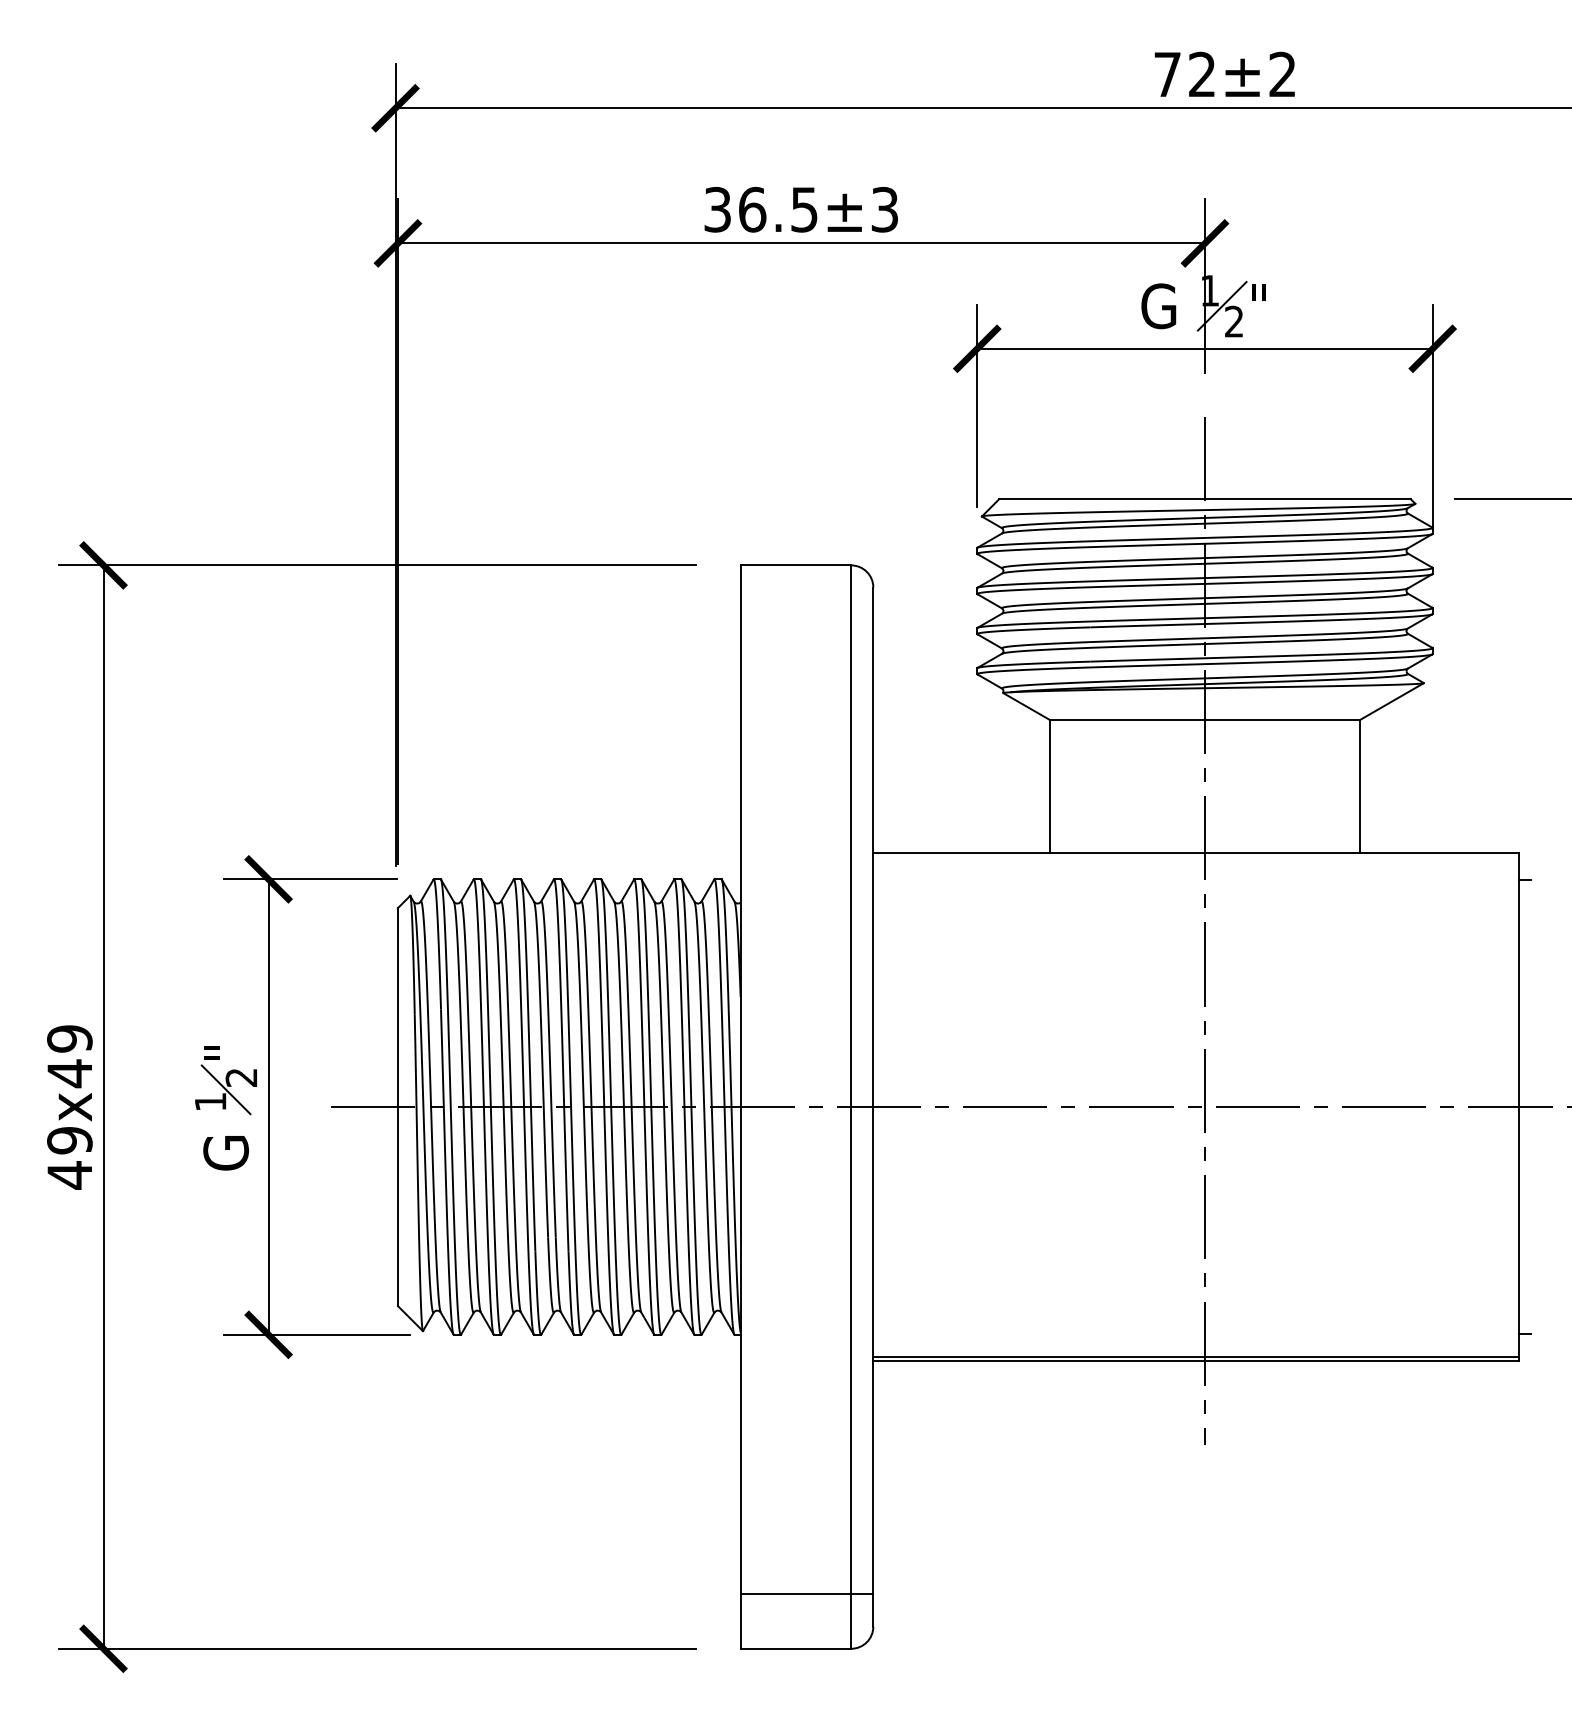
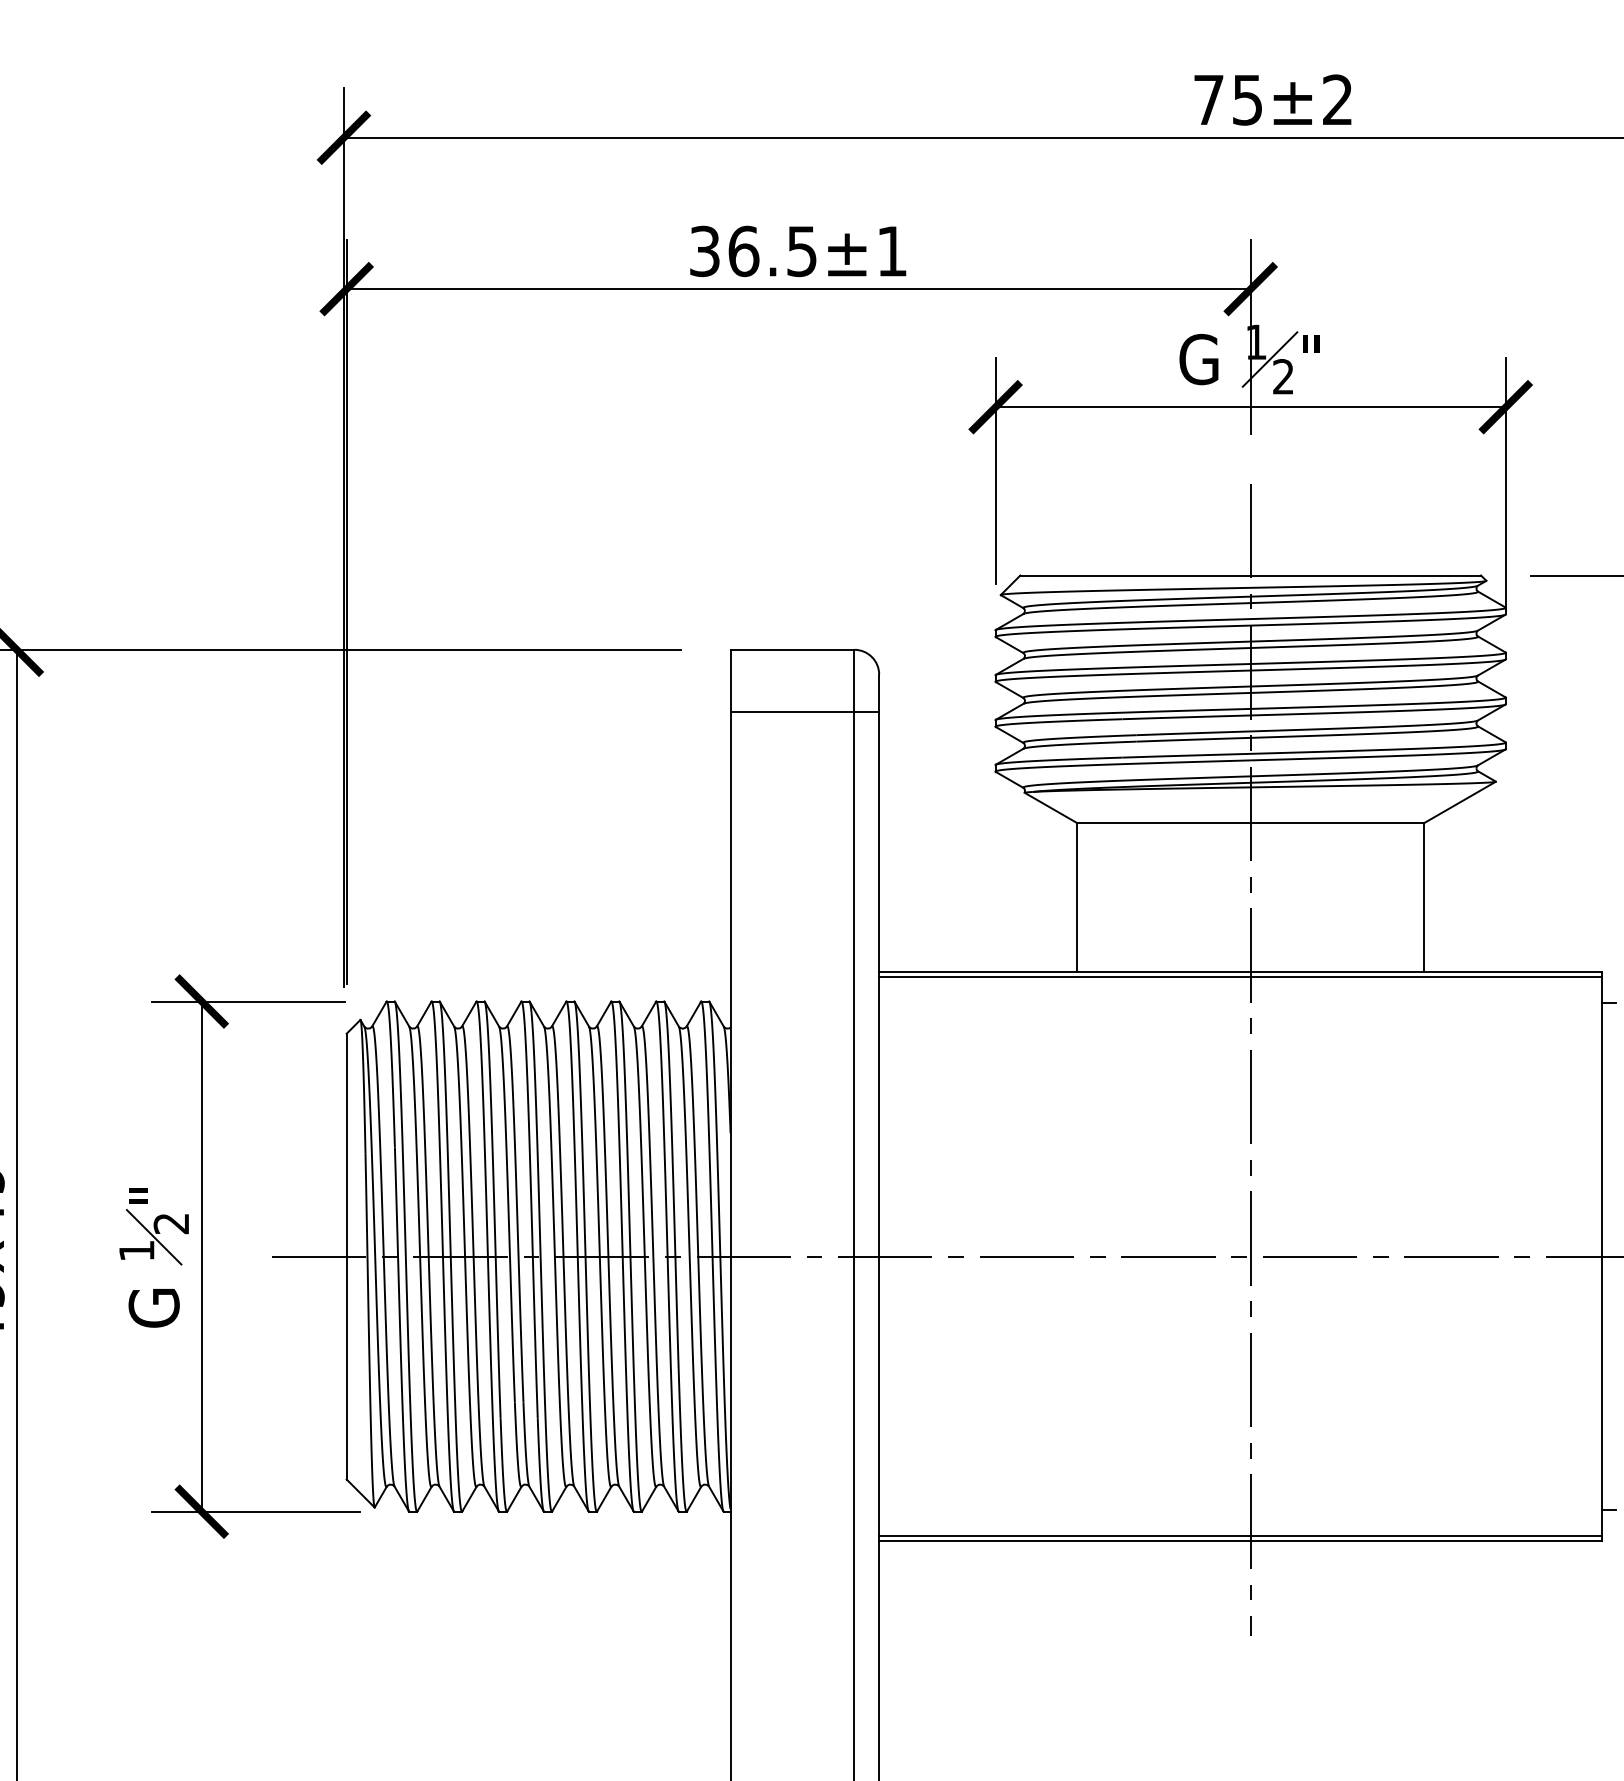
text: (1201, 74) -> (1246, 99), 72±2 -> 75±2
text: (884, 209) -> (891, 251), 36.5±3 -> 36.5±1
line: (806, 620) -> (804, 711), added
line: (1195, 857) -> (1240, 977), added

